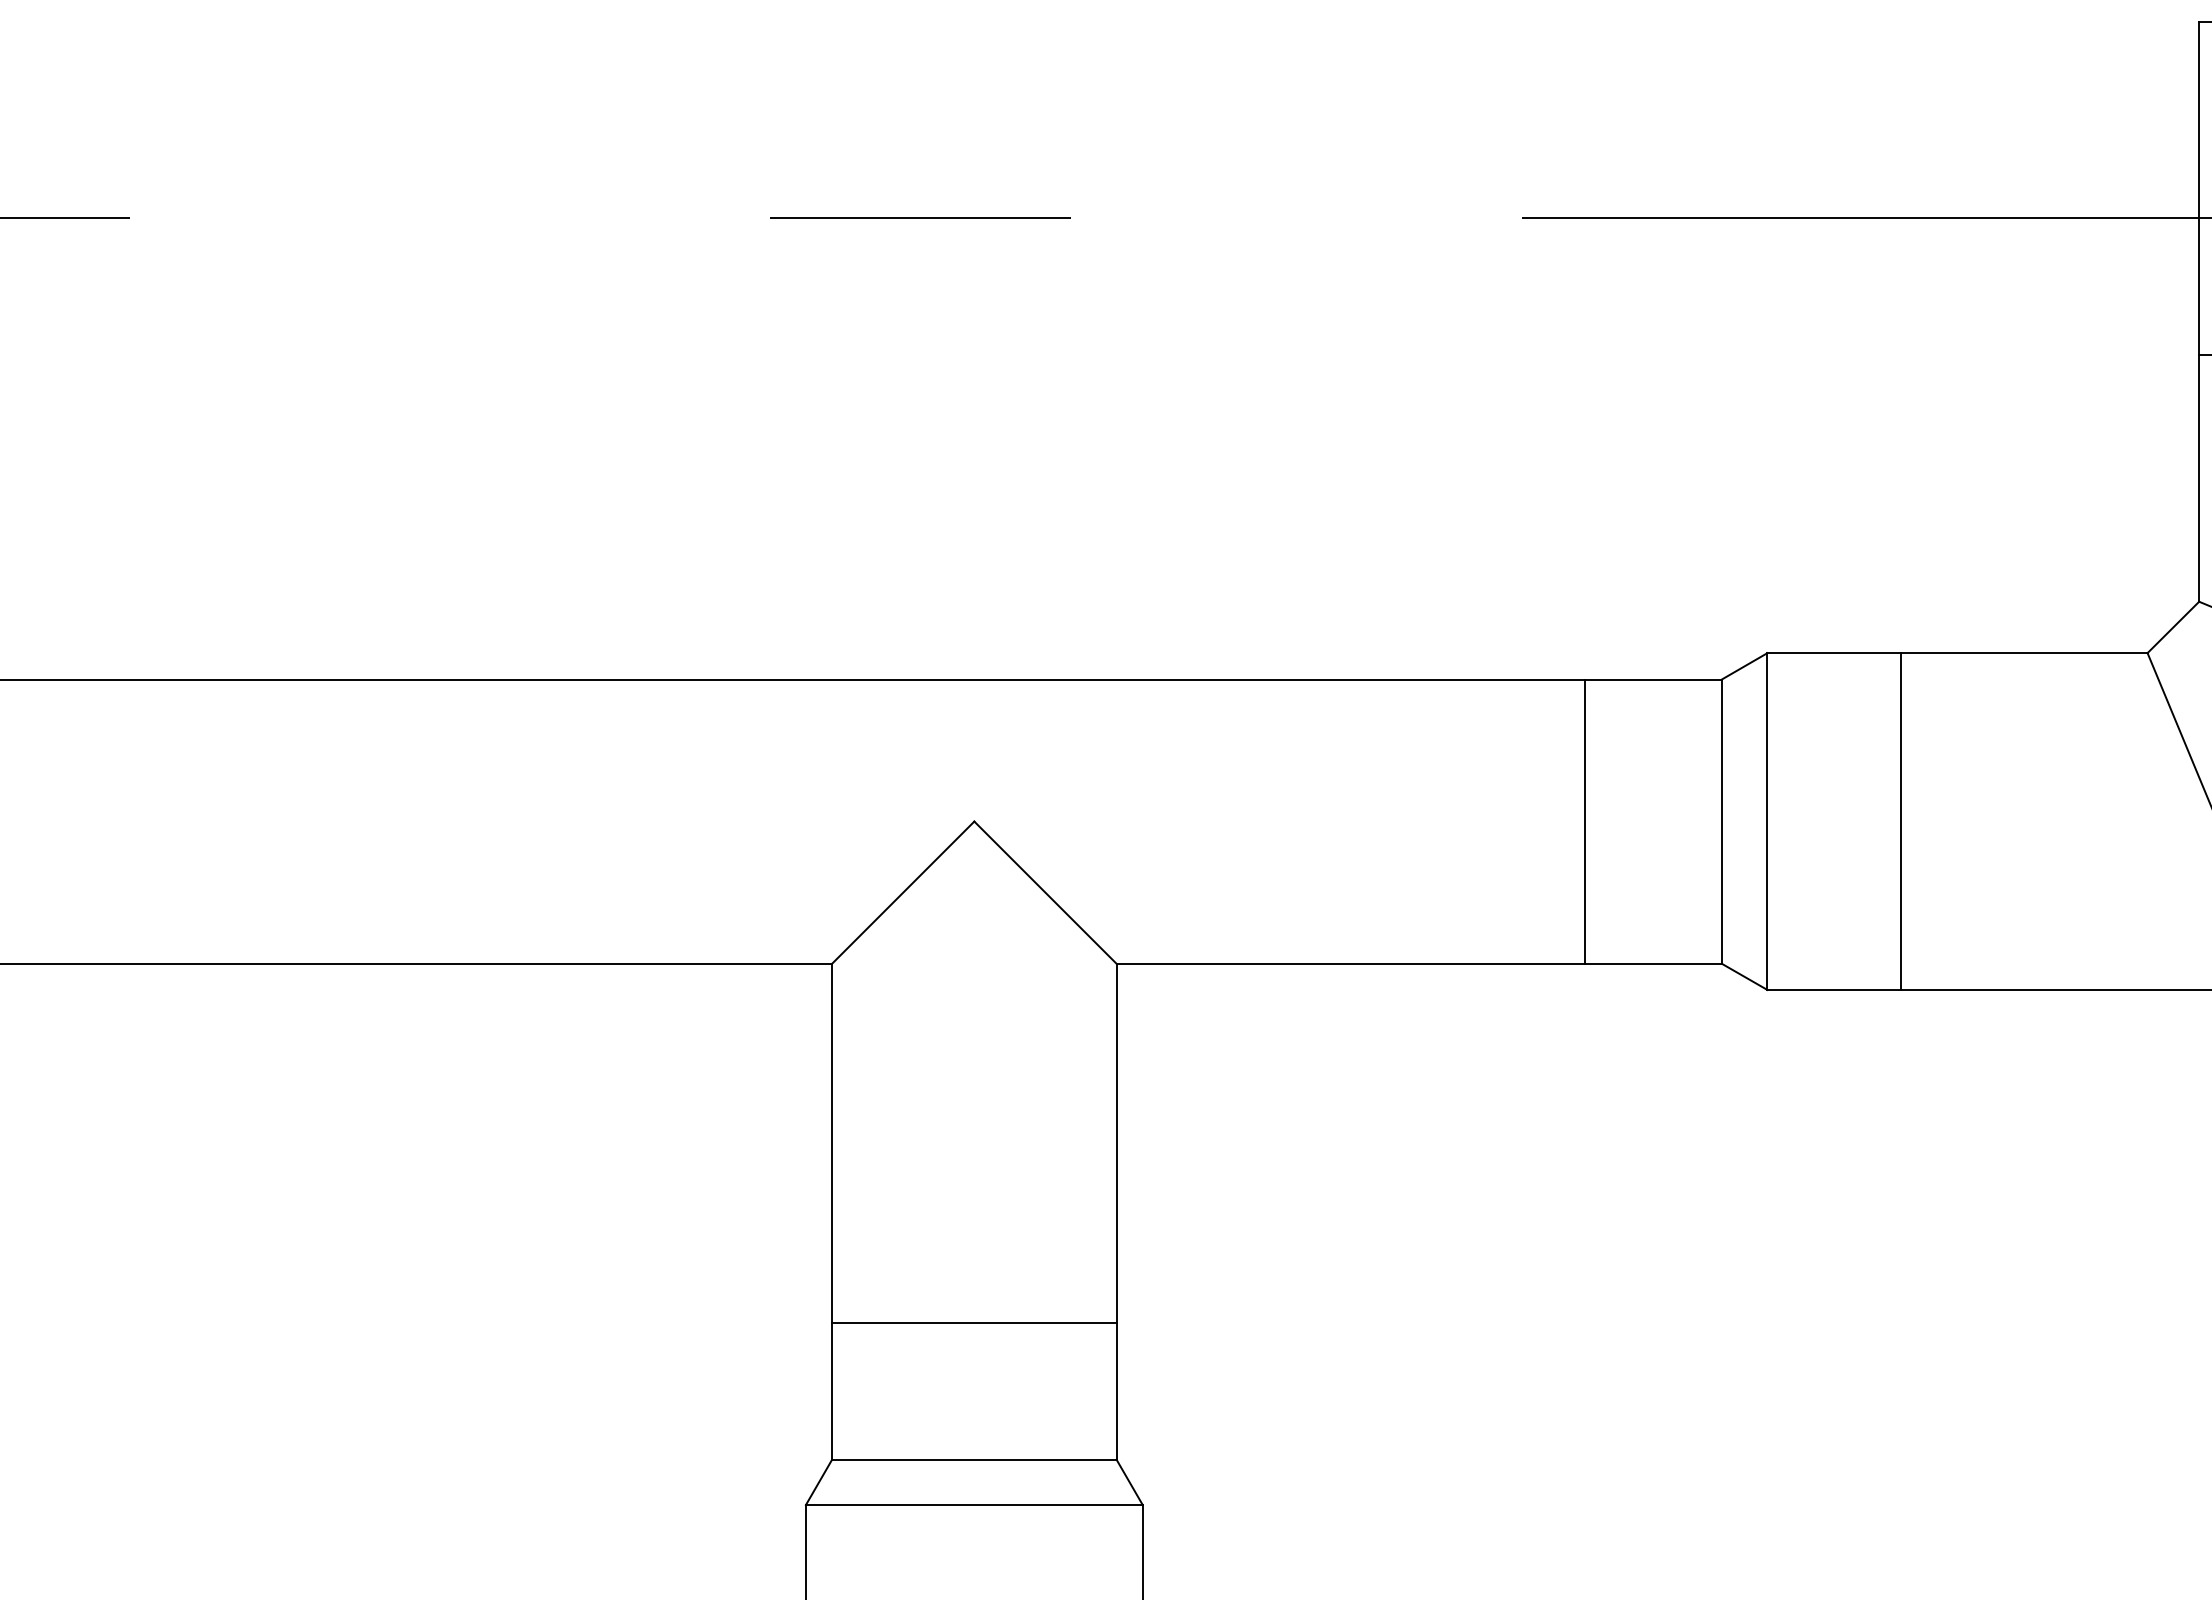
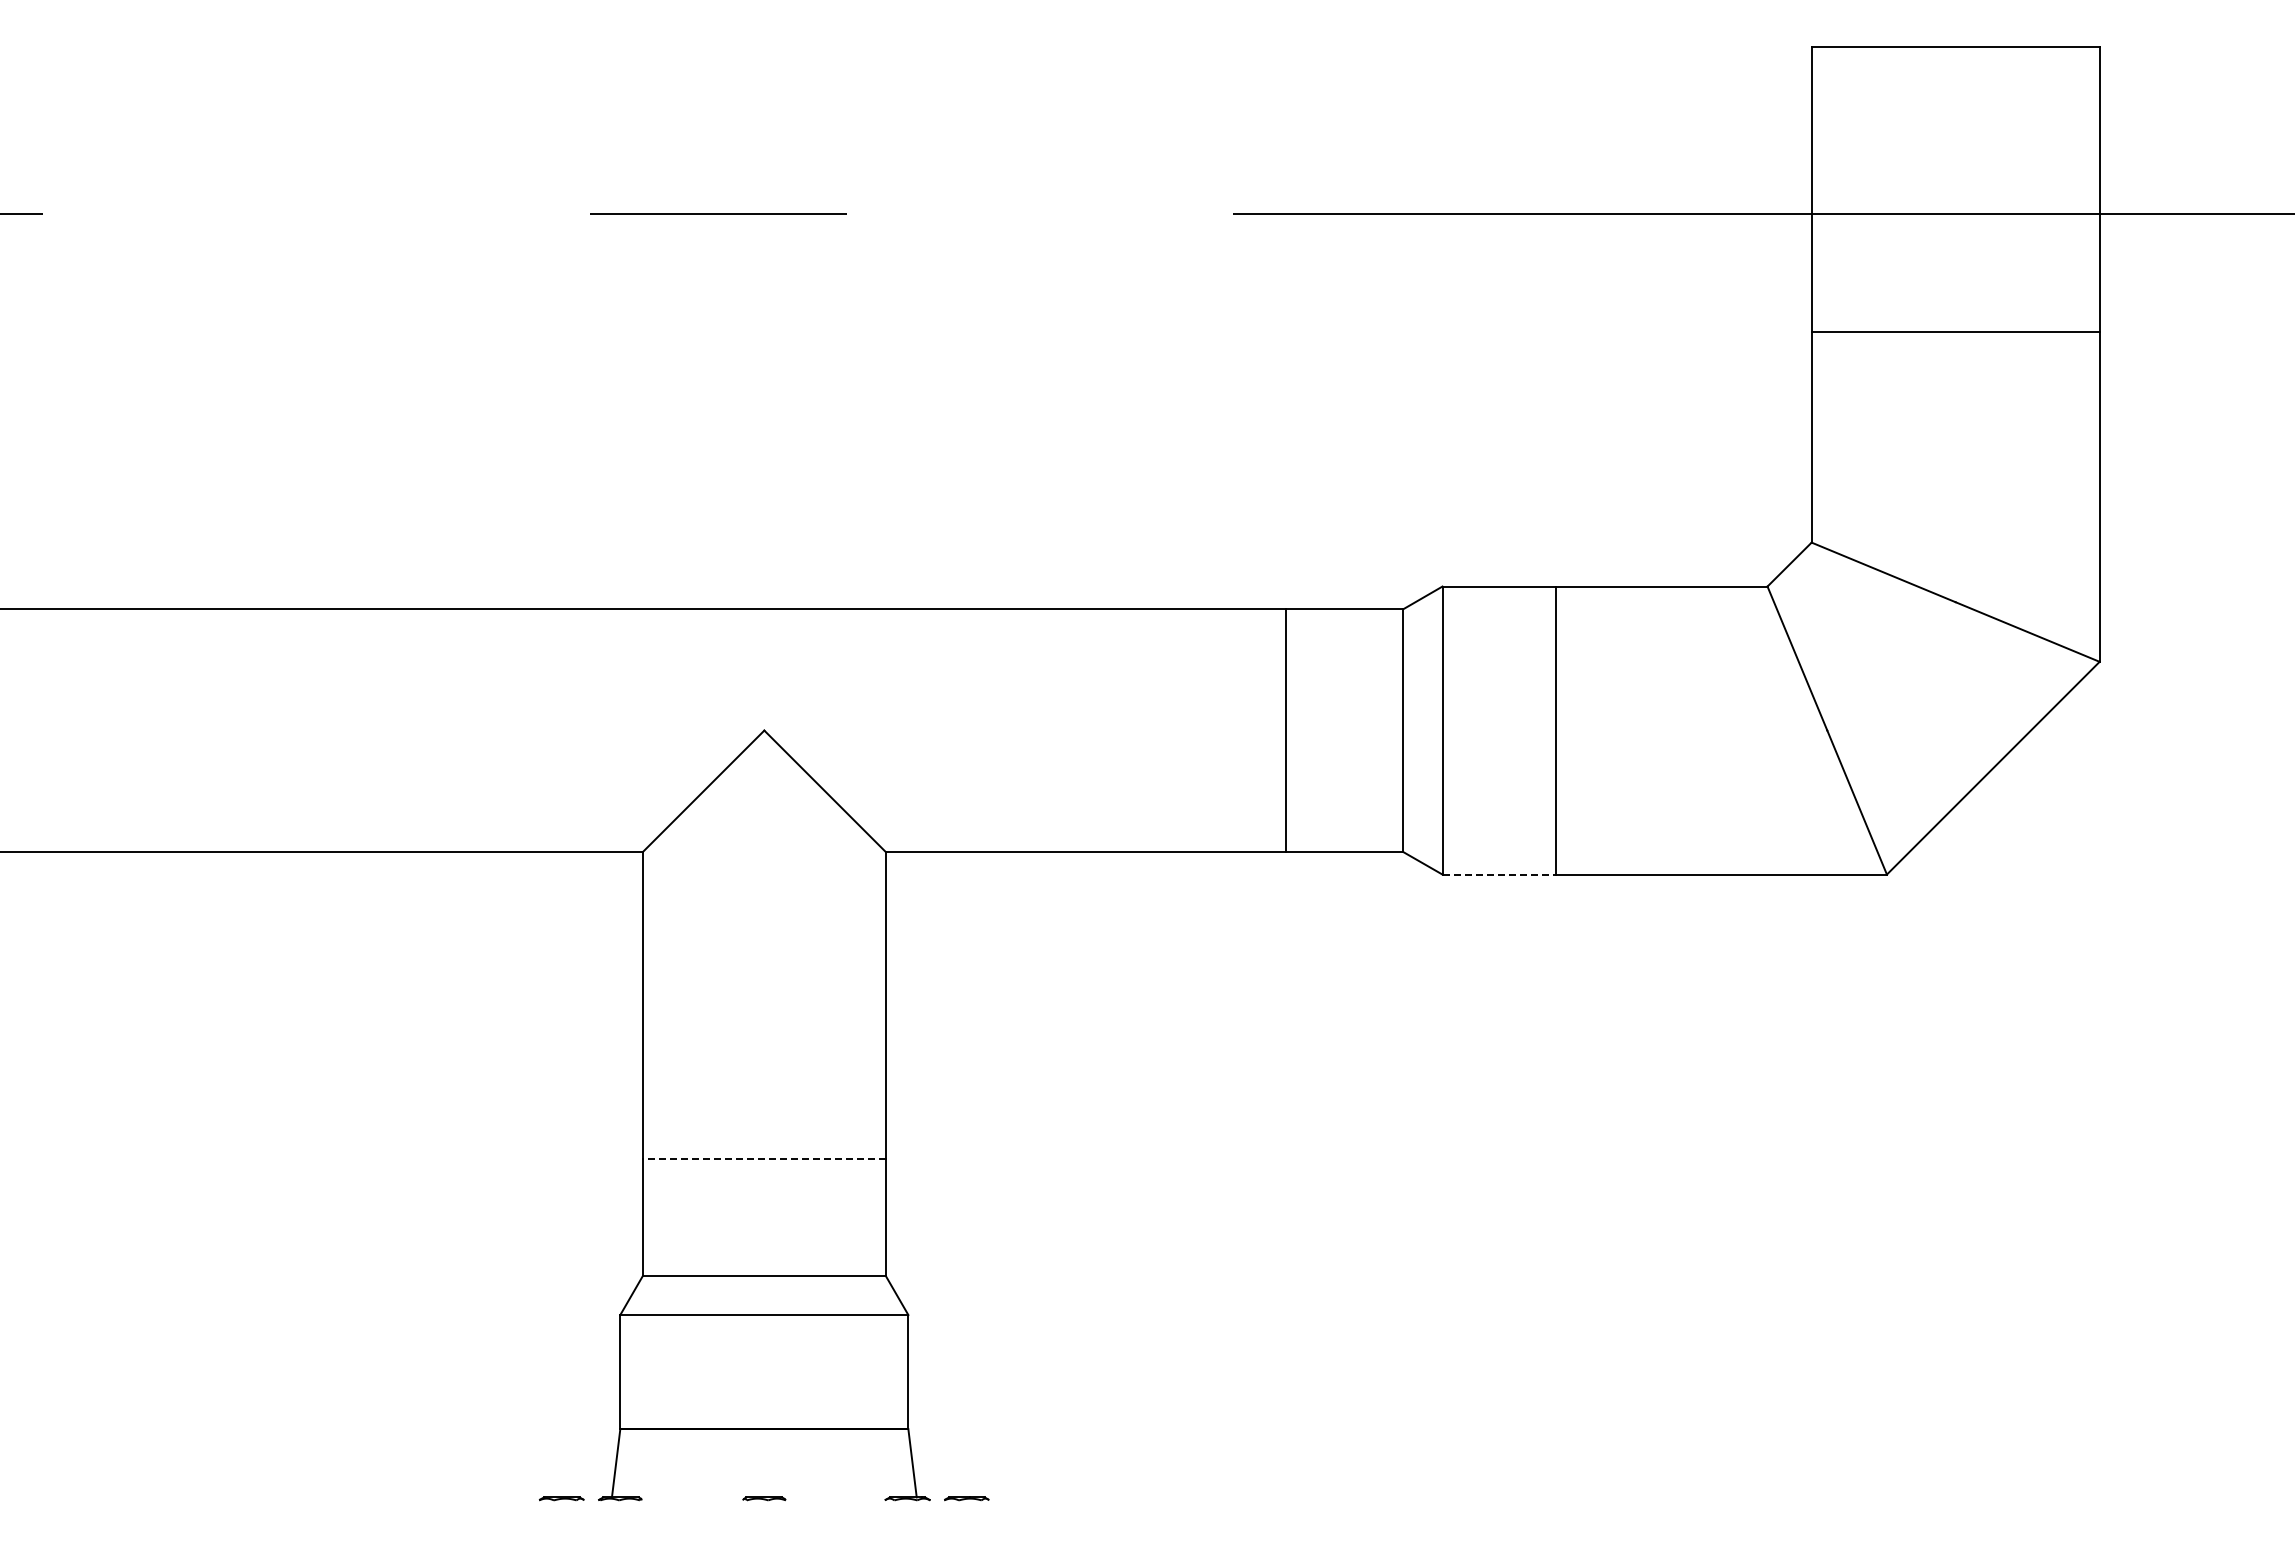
line: (1834, 989) -> (1499, 874), solid -> dashed
line: (974, 1323) -> (764, 1159), solid -> dashed

